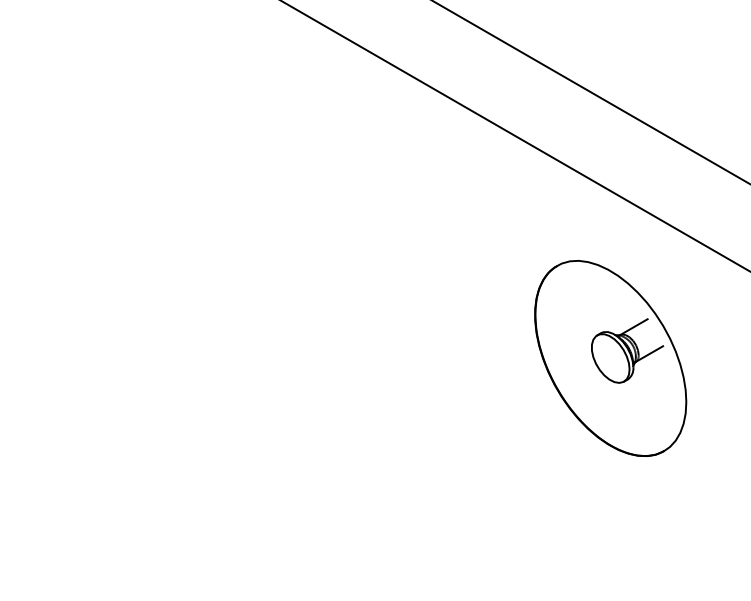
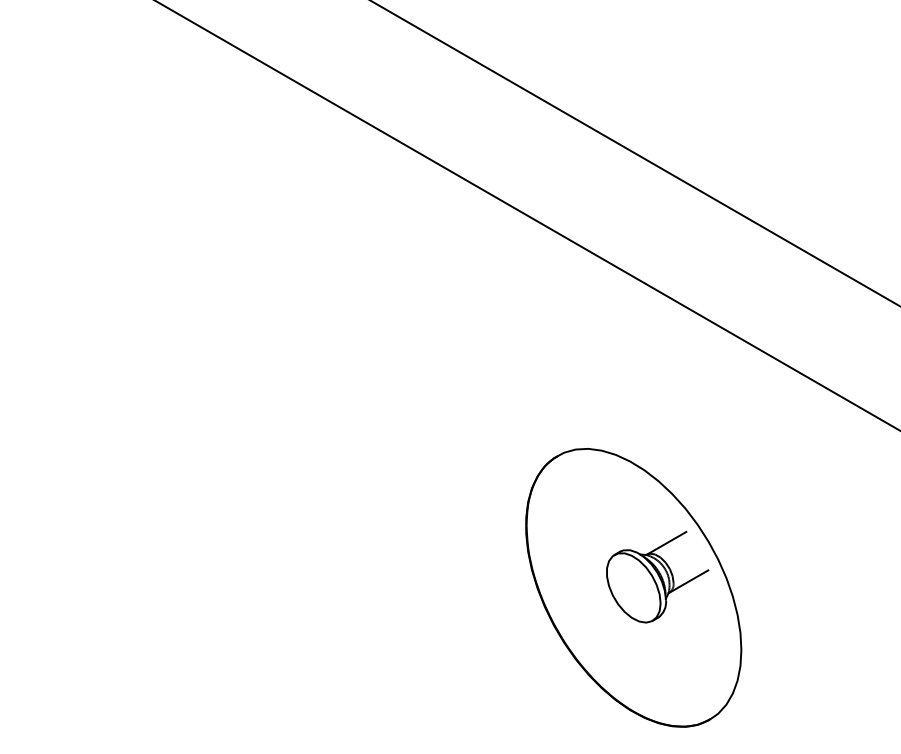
part: (610, 358) -> (633, 587), moved

